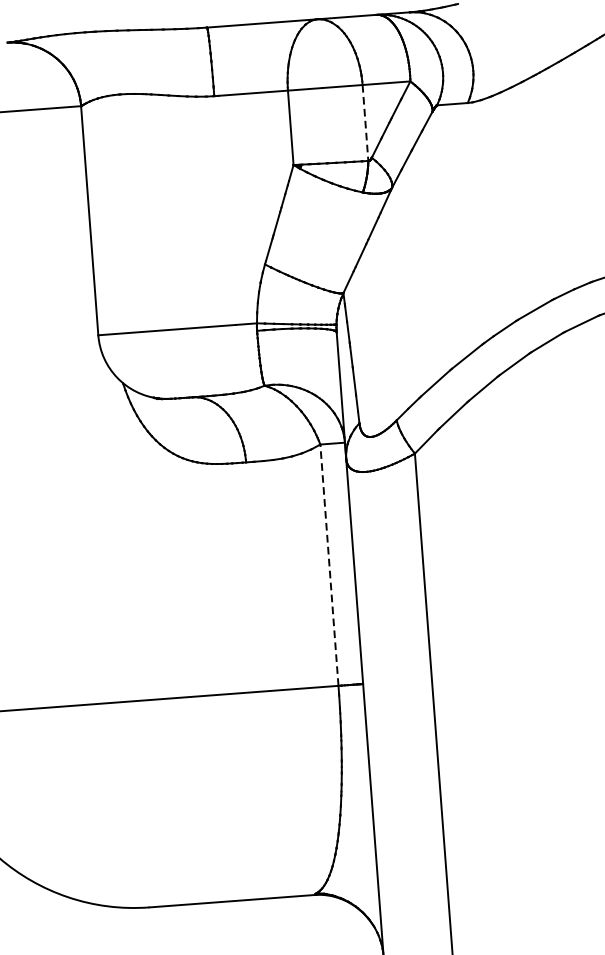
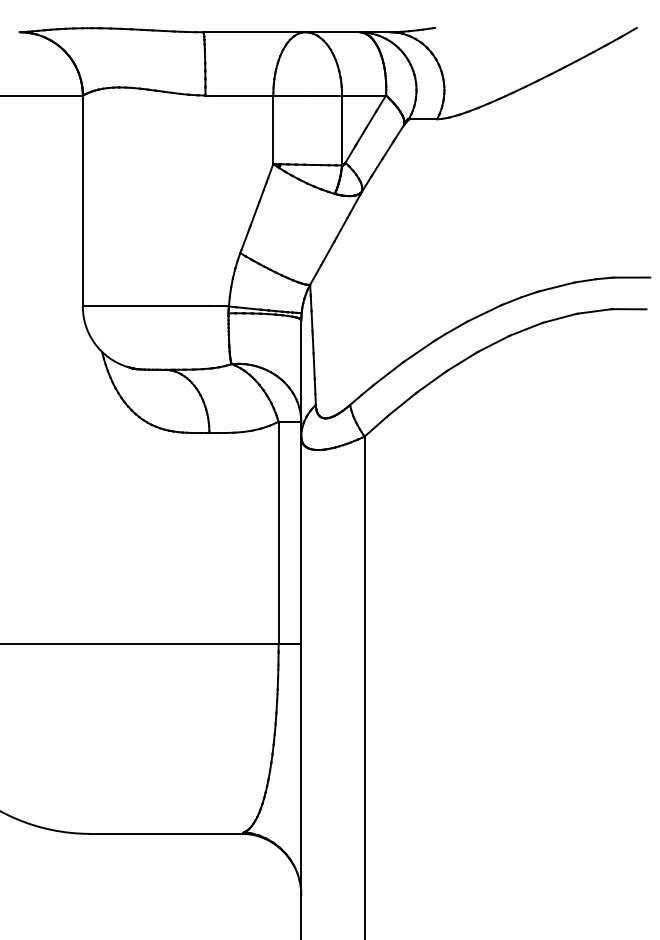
line: (365, 122) -> (342, 130), dashed -> solid
line: (329, 564) -> (278, 532), dashed -> solid

